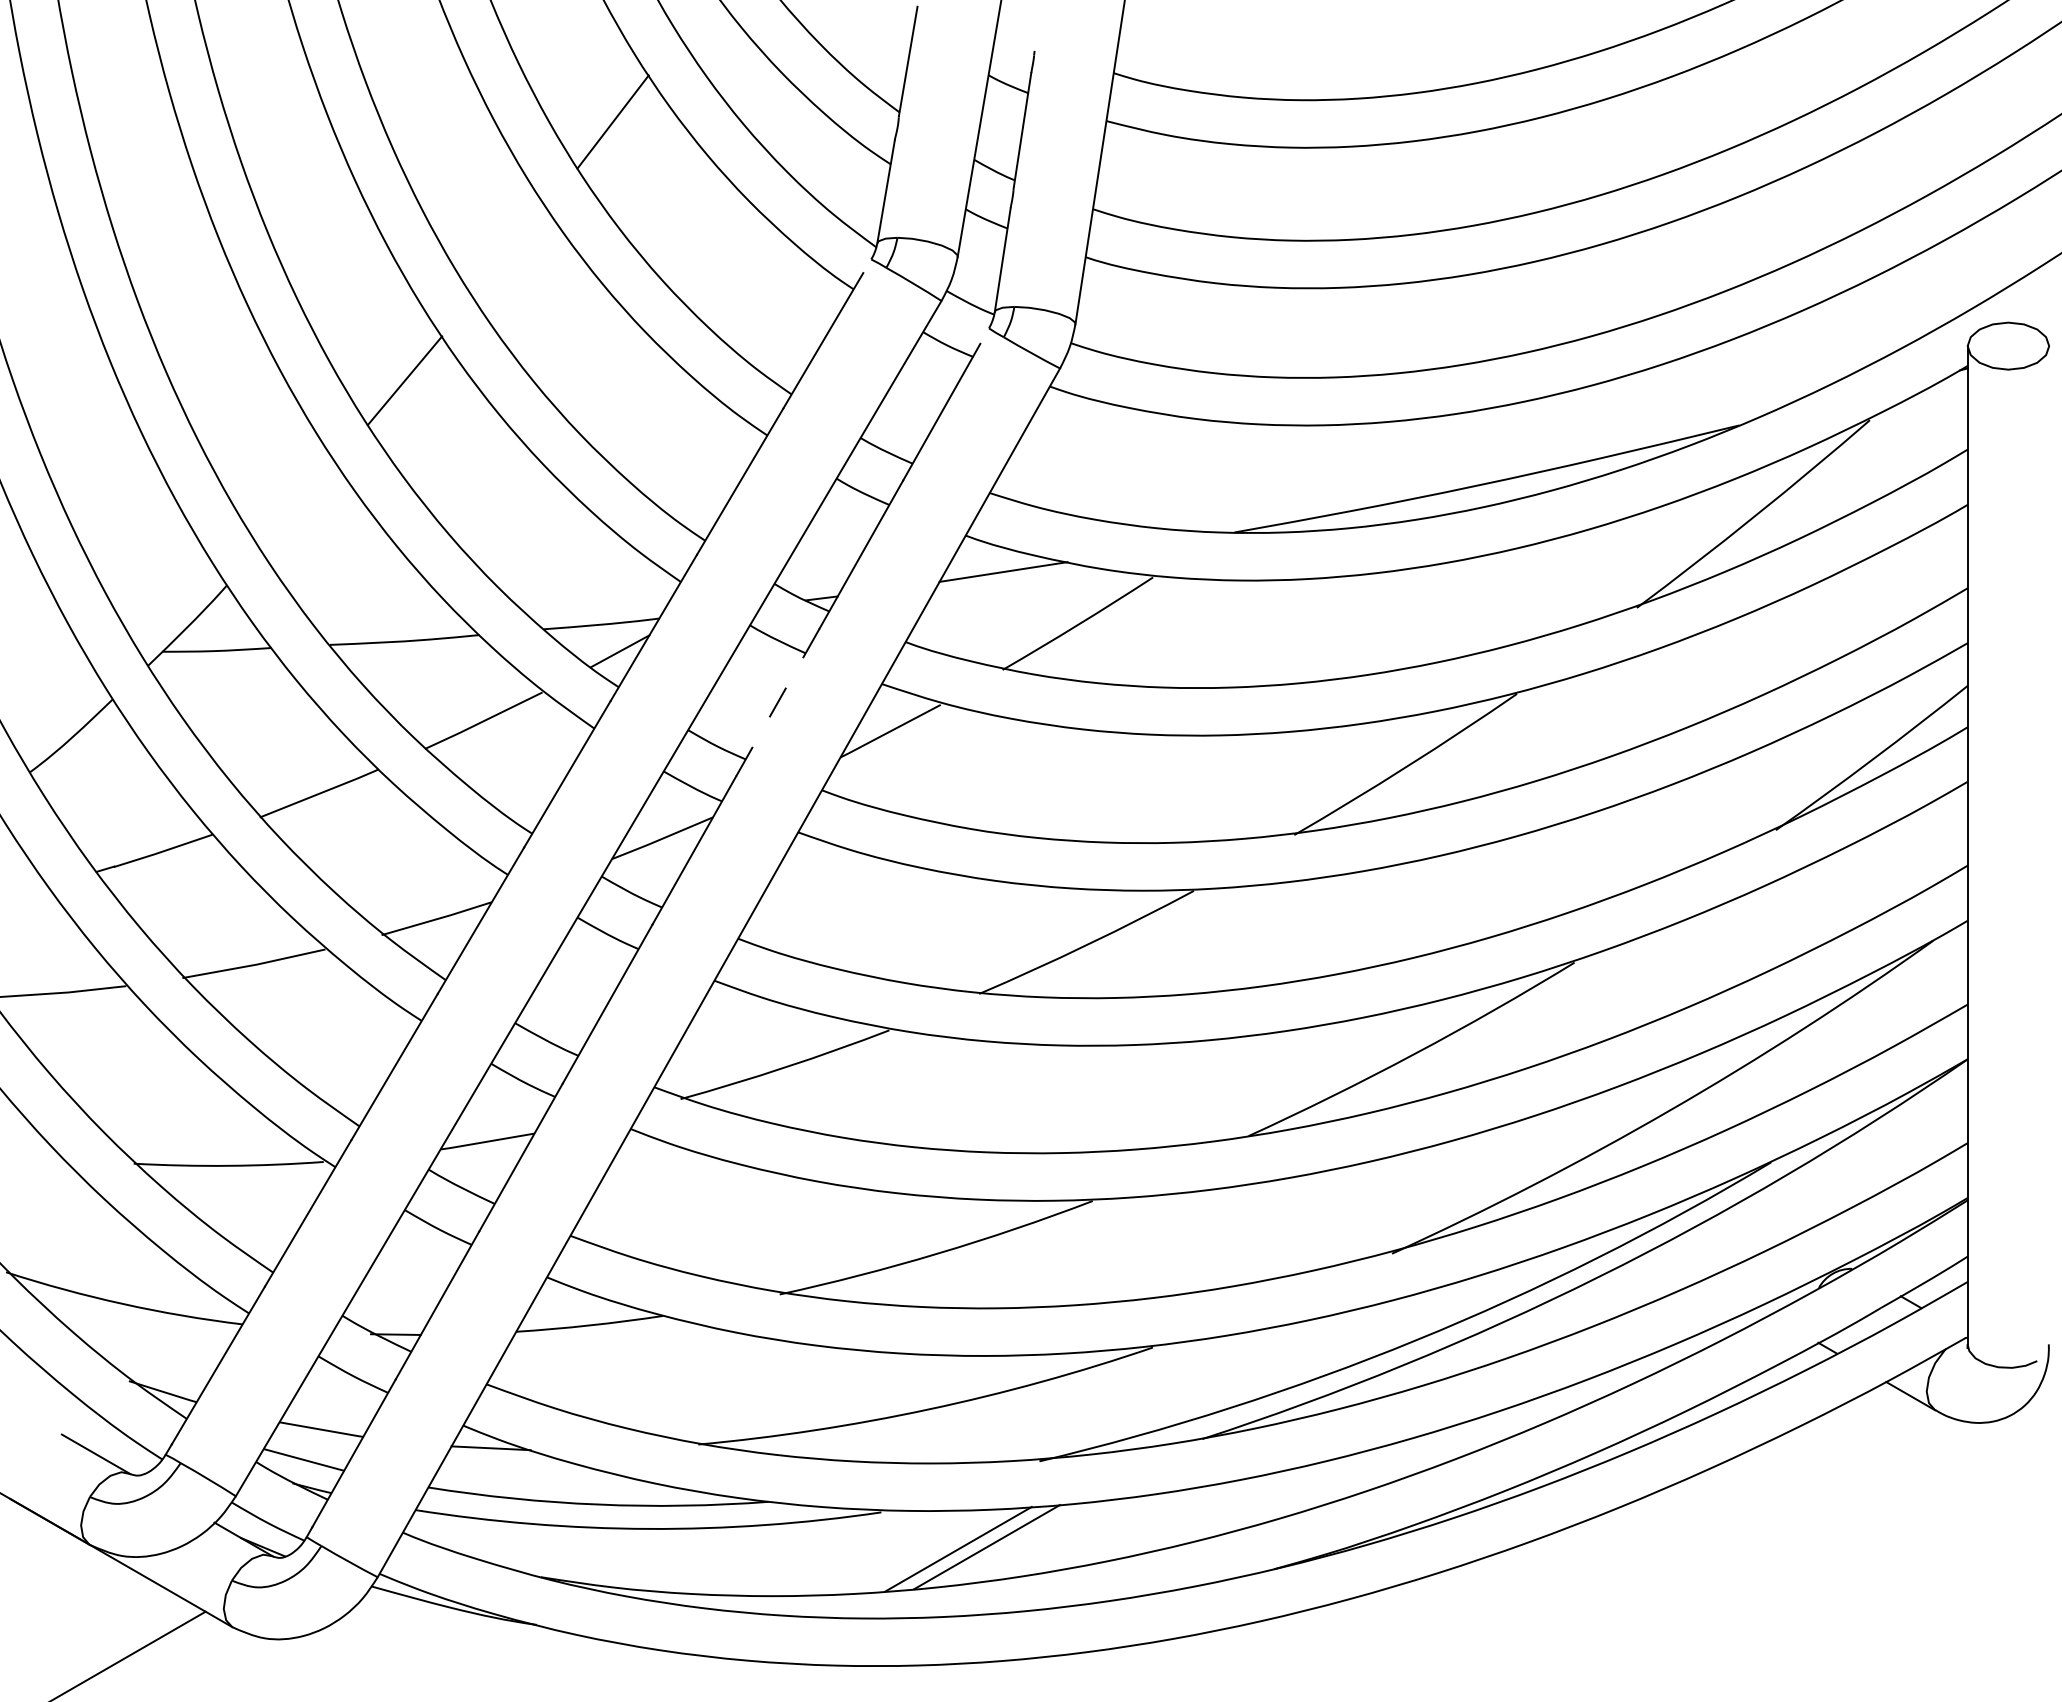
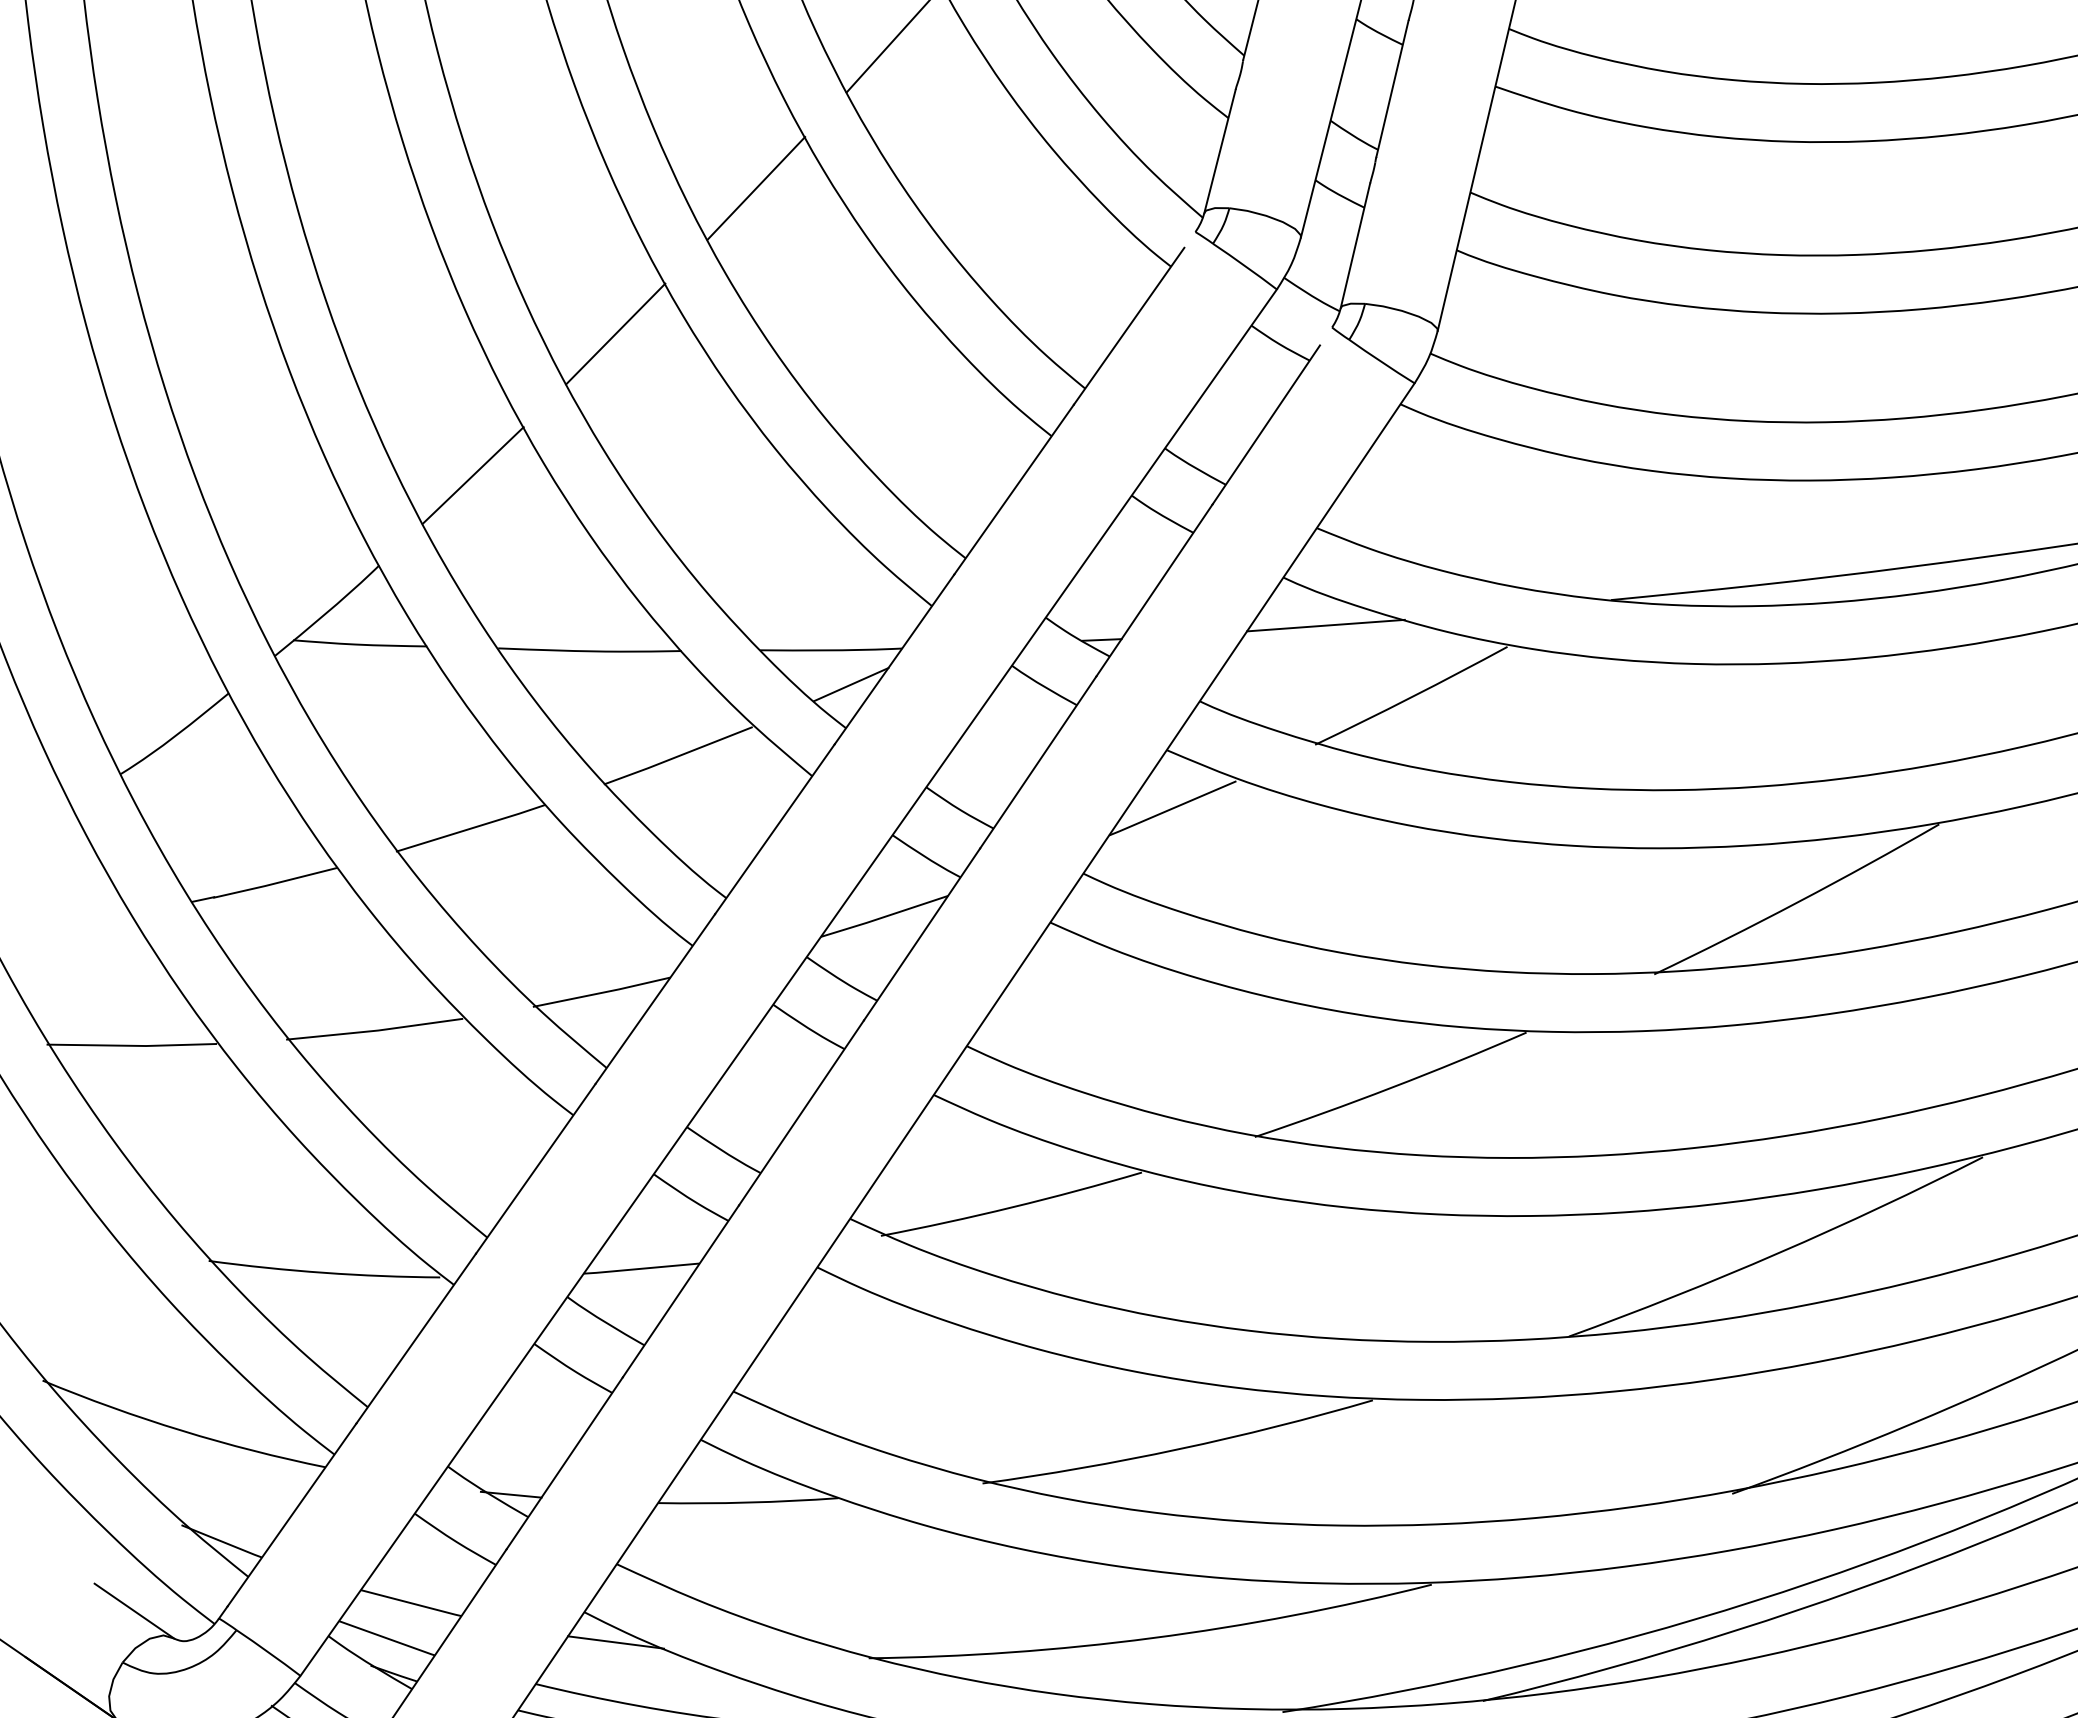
line: (509, 252) -> (755, 188), added
line: (297, 505) -> (472, 475), added
line: (777, 702) -> (1037, 762), dashed -> solid

